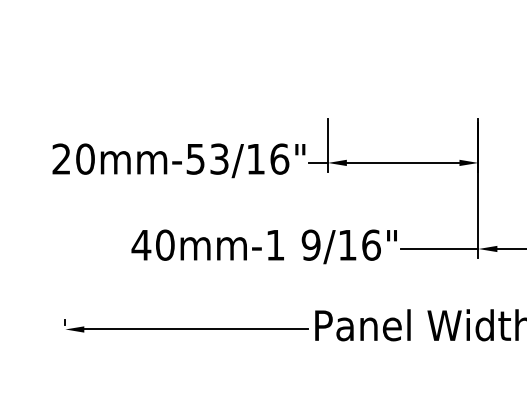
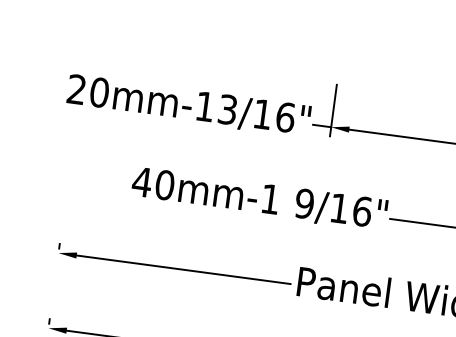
text: (195, 159) -> (204, 107), 20mm-53/16" -> 20mm-13/16"

